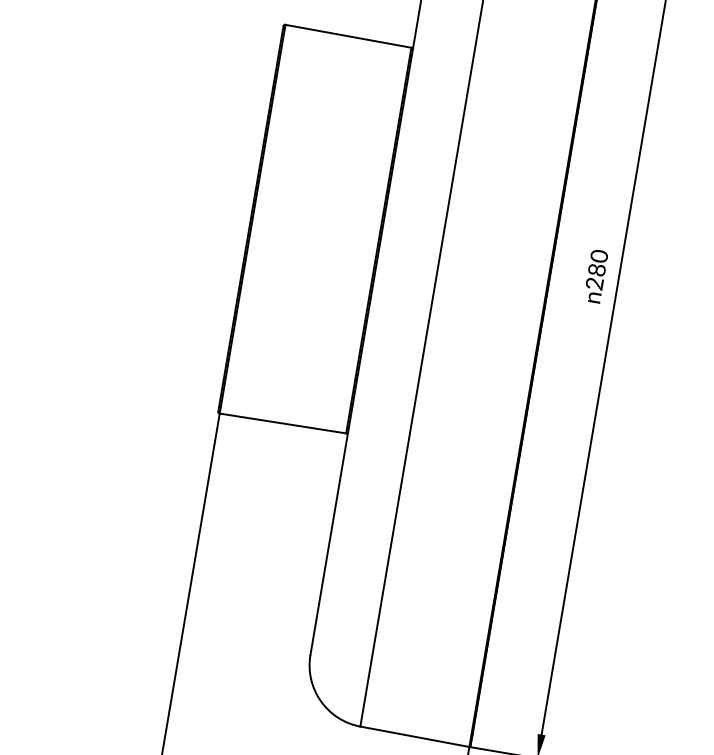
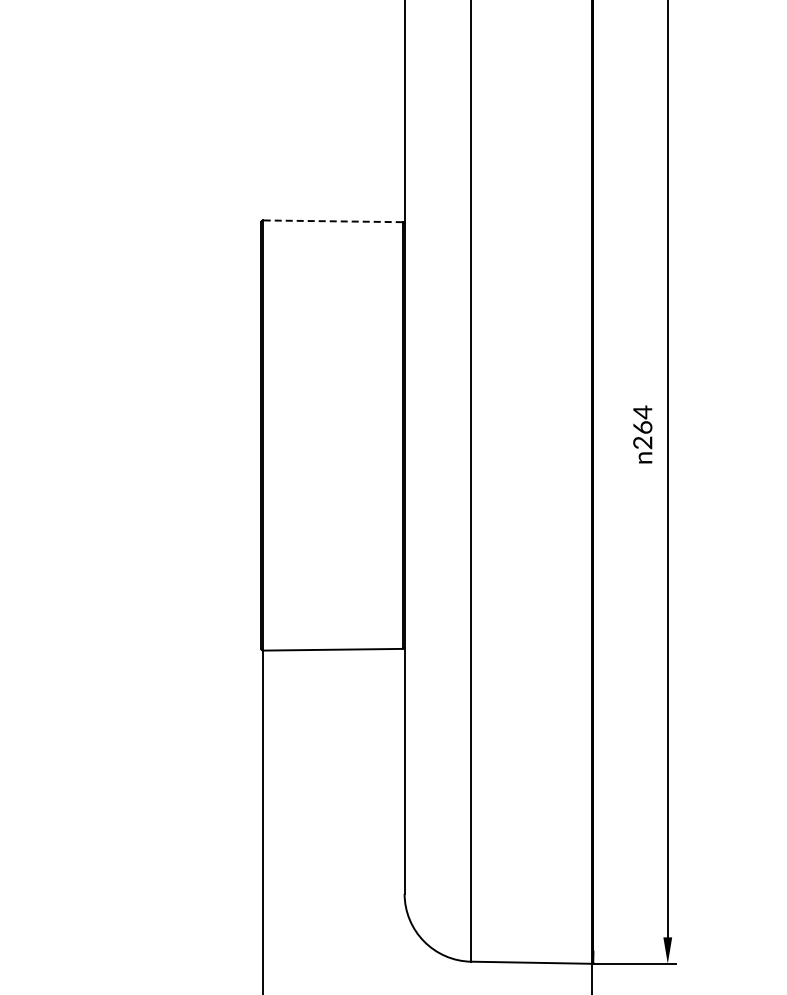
line: (348, 36) -> (332, 221), solid -> dashed
text: (597, 262) -> (642, 419), 280 -> 264

